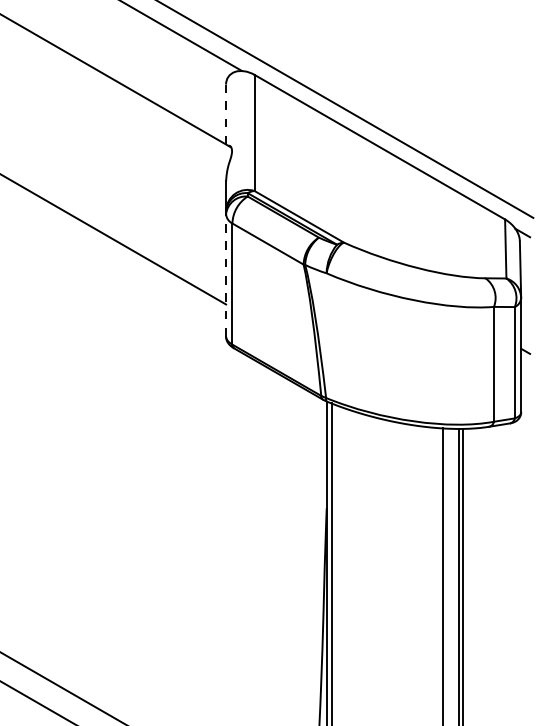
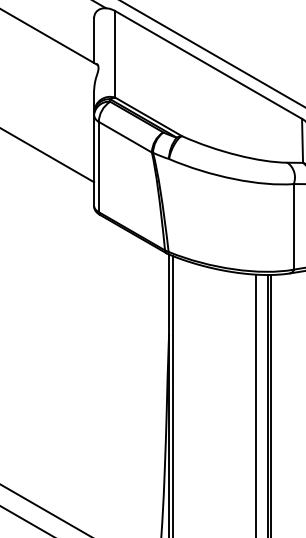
line: (226, 114) -> (94, 40), dashed -> solid
line: (226, 274) -> (94, 159), dashed -> solid

